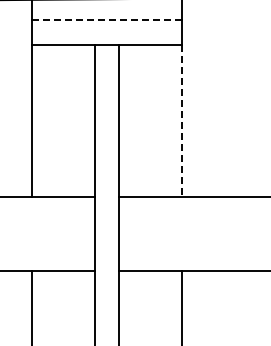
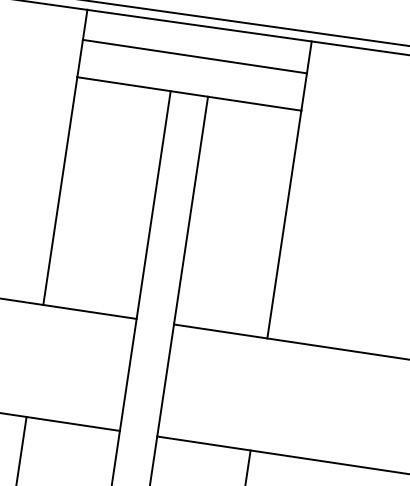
line: (107, 19) -> (195, 56), dashed -> solid
line: (181, 120) -> (284, 224), dashed -> solid

